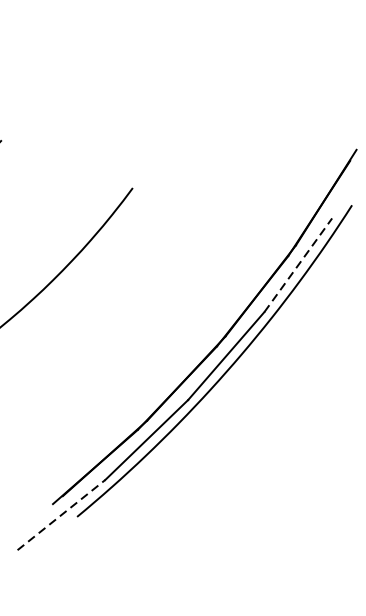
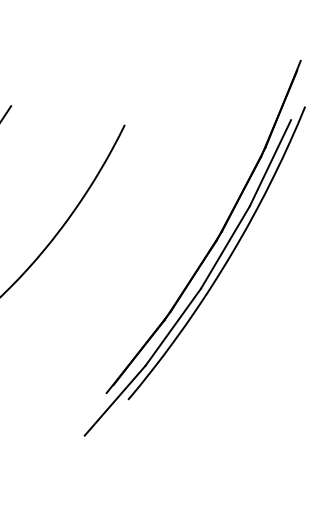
line: (298, 265) -> (270, 163), dashed -> solid
line: (61, 514) -> (115, 400), dashed -> solid

